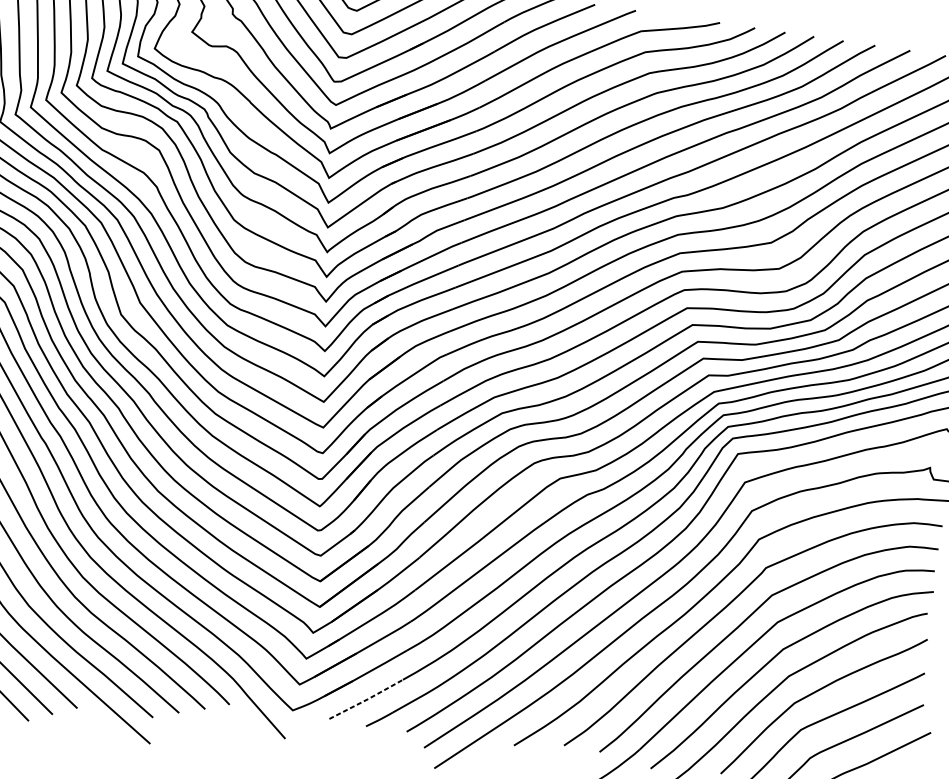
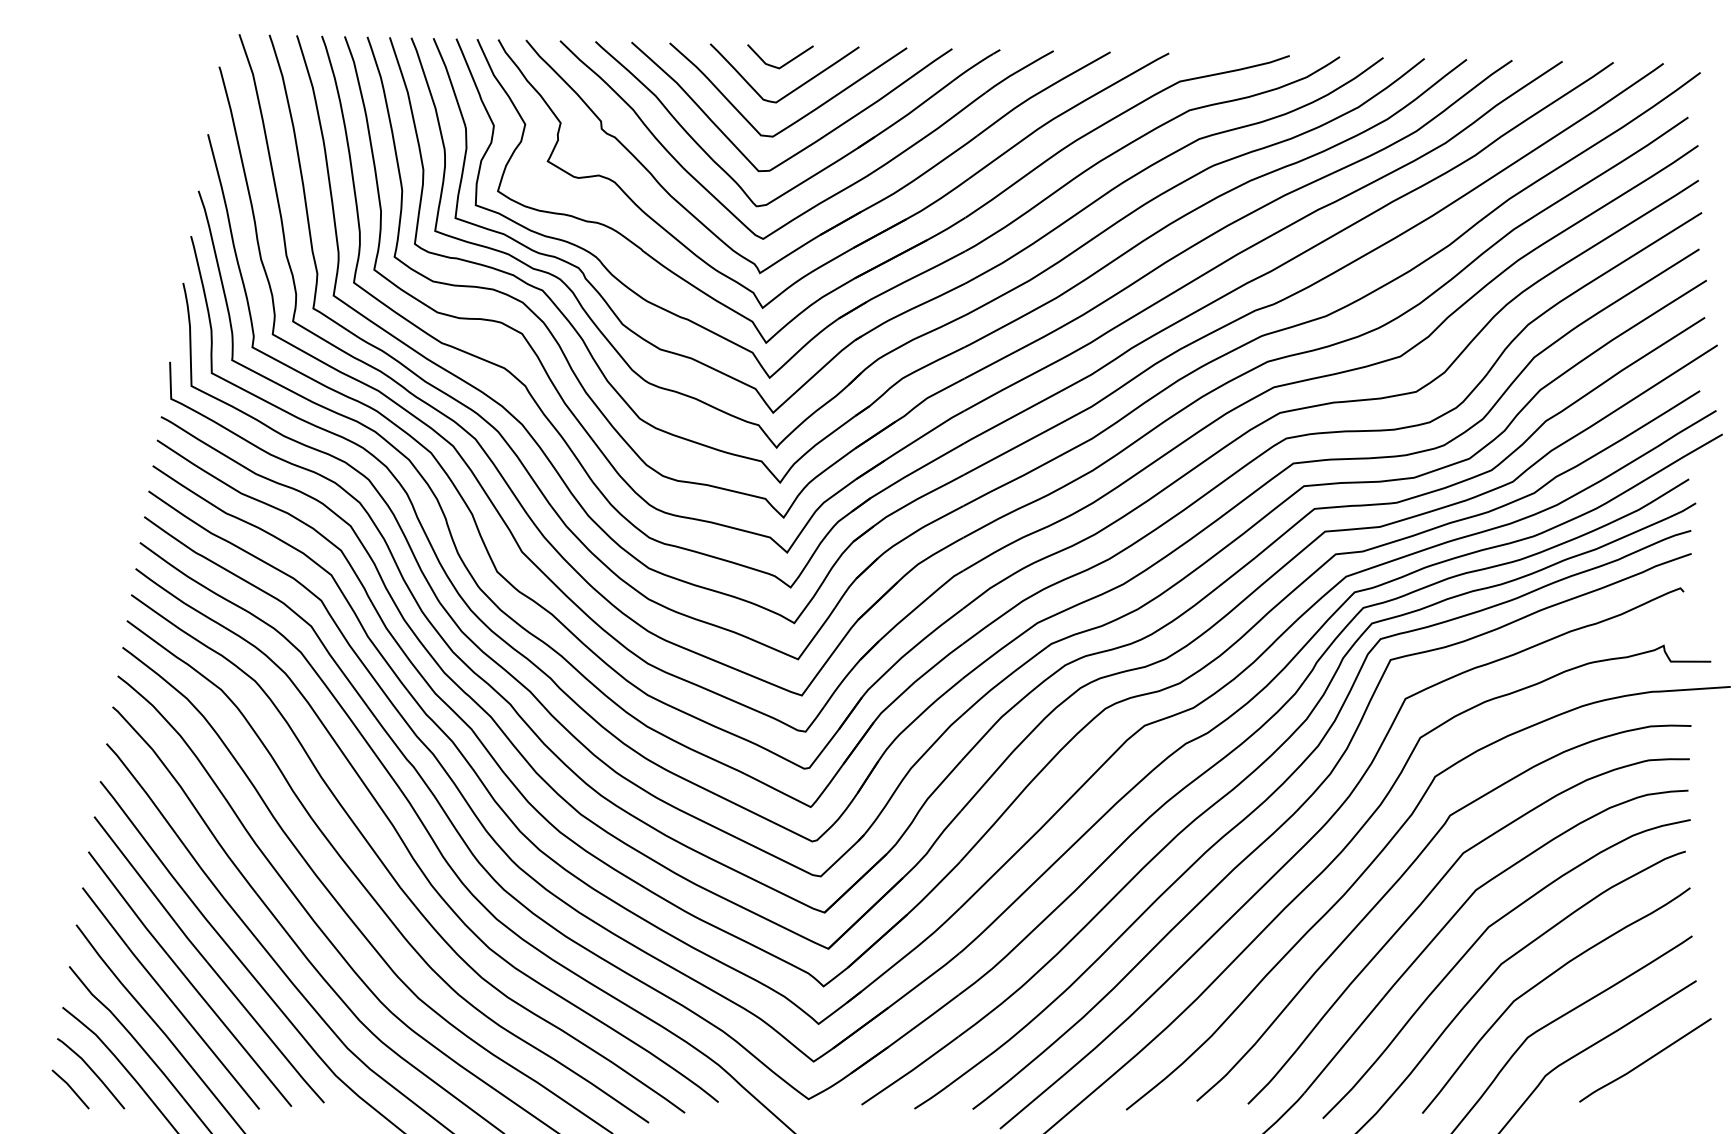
line: (367, 699) -> (911, 1070), dashed -> solid

